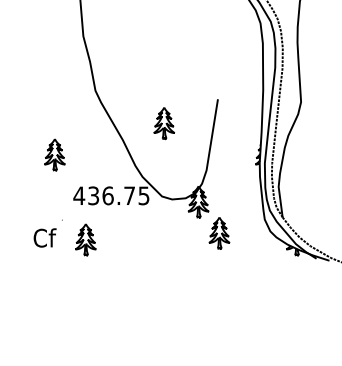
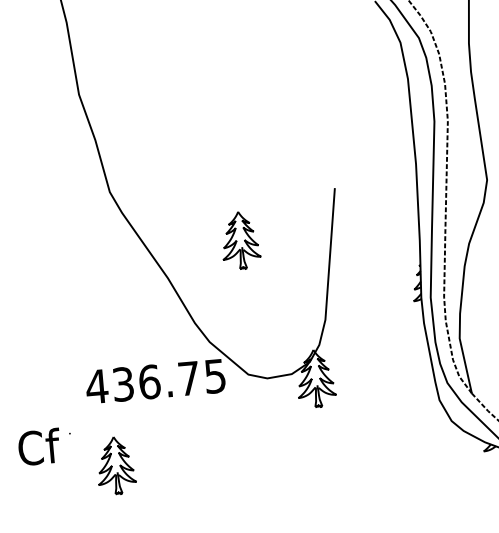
part: (54, 154) -> (45, 315), removed
part: (219, 233) -> (359, 432), removed
text: (44, 237) -> (38, 446), moved

